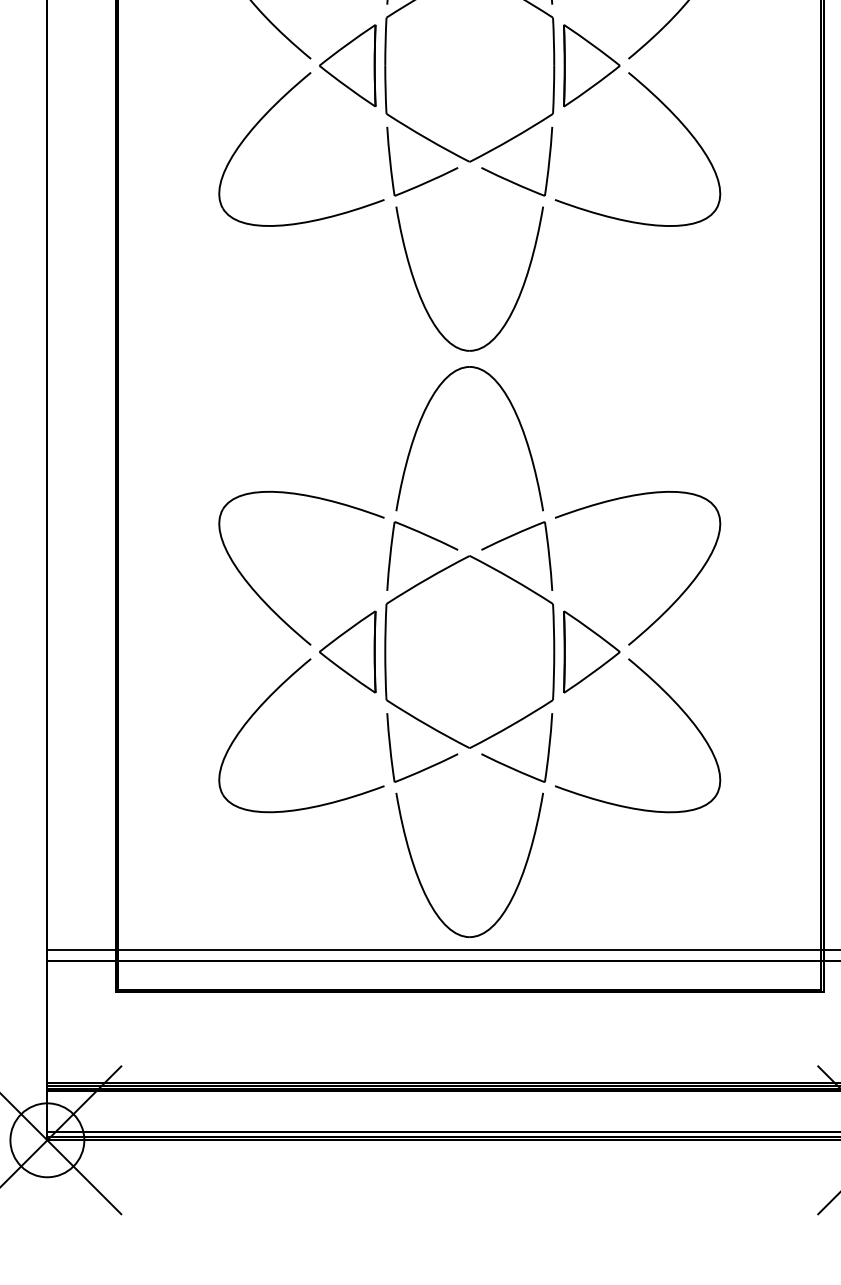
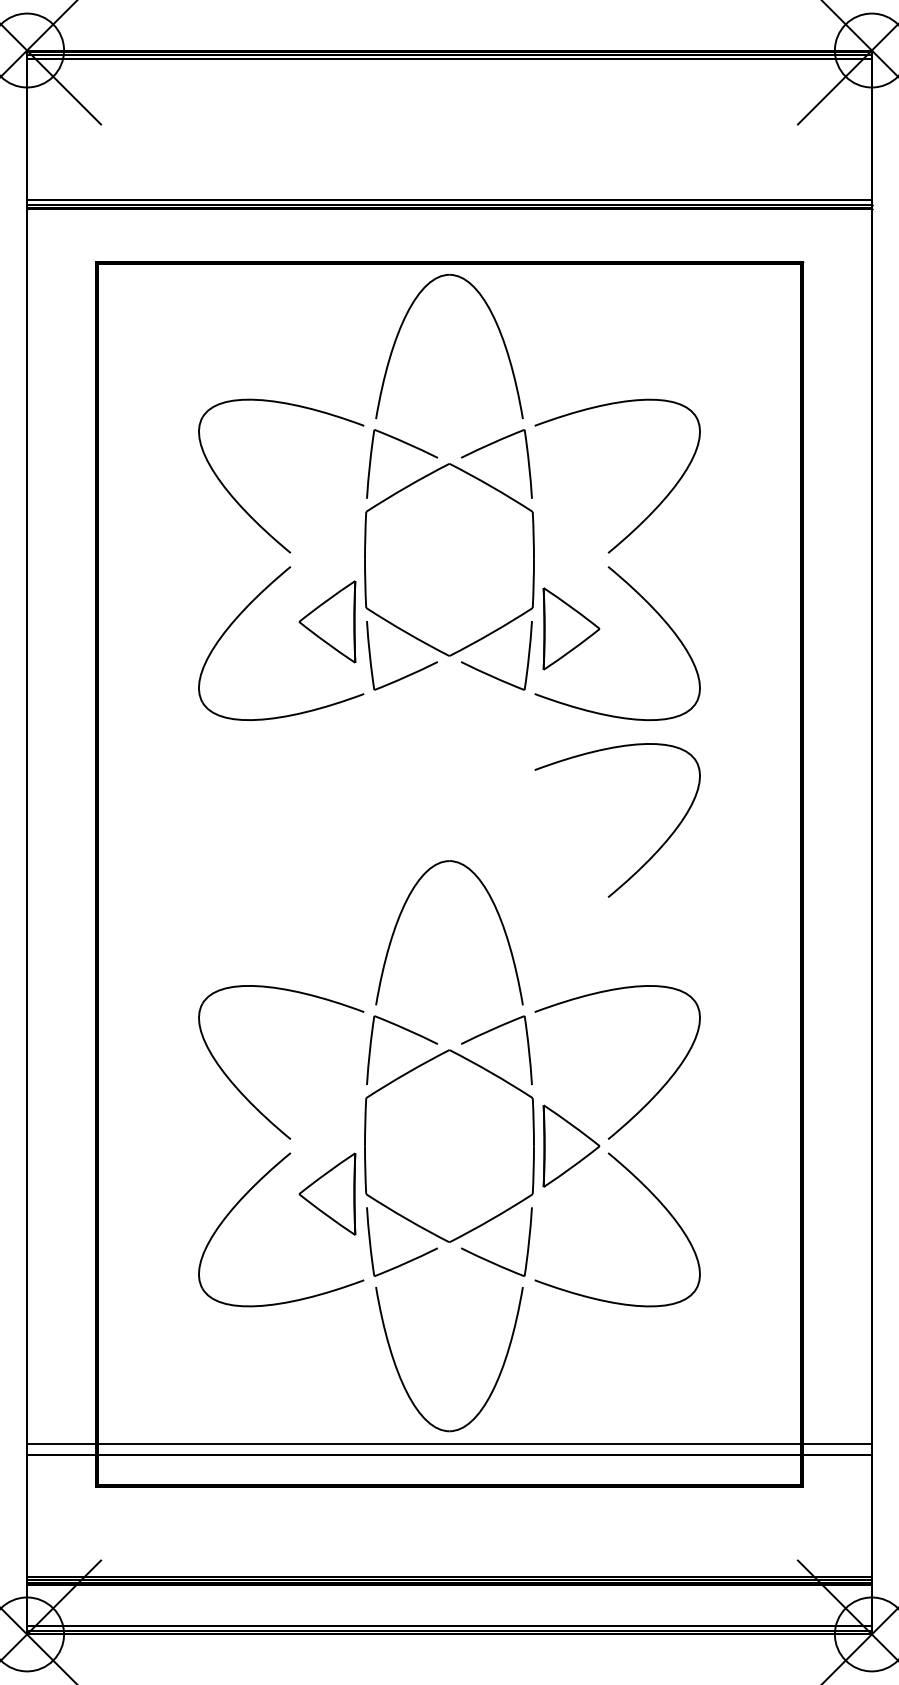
part: (347, 65) -> (327, 621), moved
part: (591, 65) -> (571, 628), moved
part: (422, 299) -> (402, 793), removed
curve: (676, 356) -> (656, 850), added
part: (347, 651) -> (327, 1193), moved

